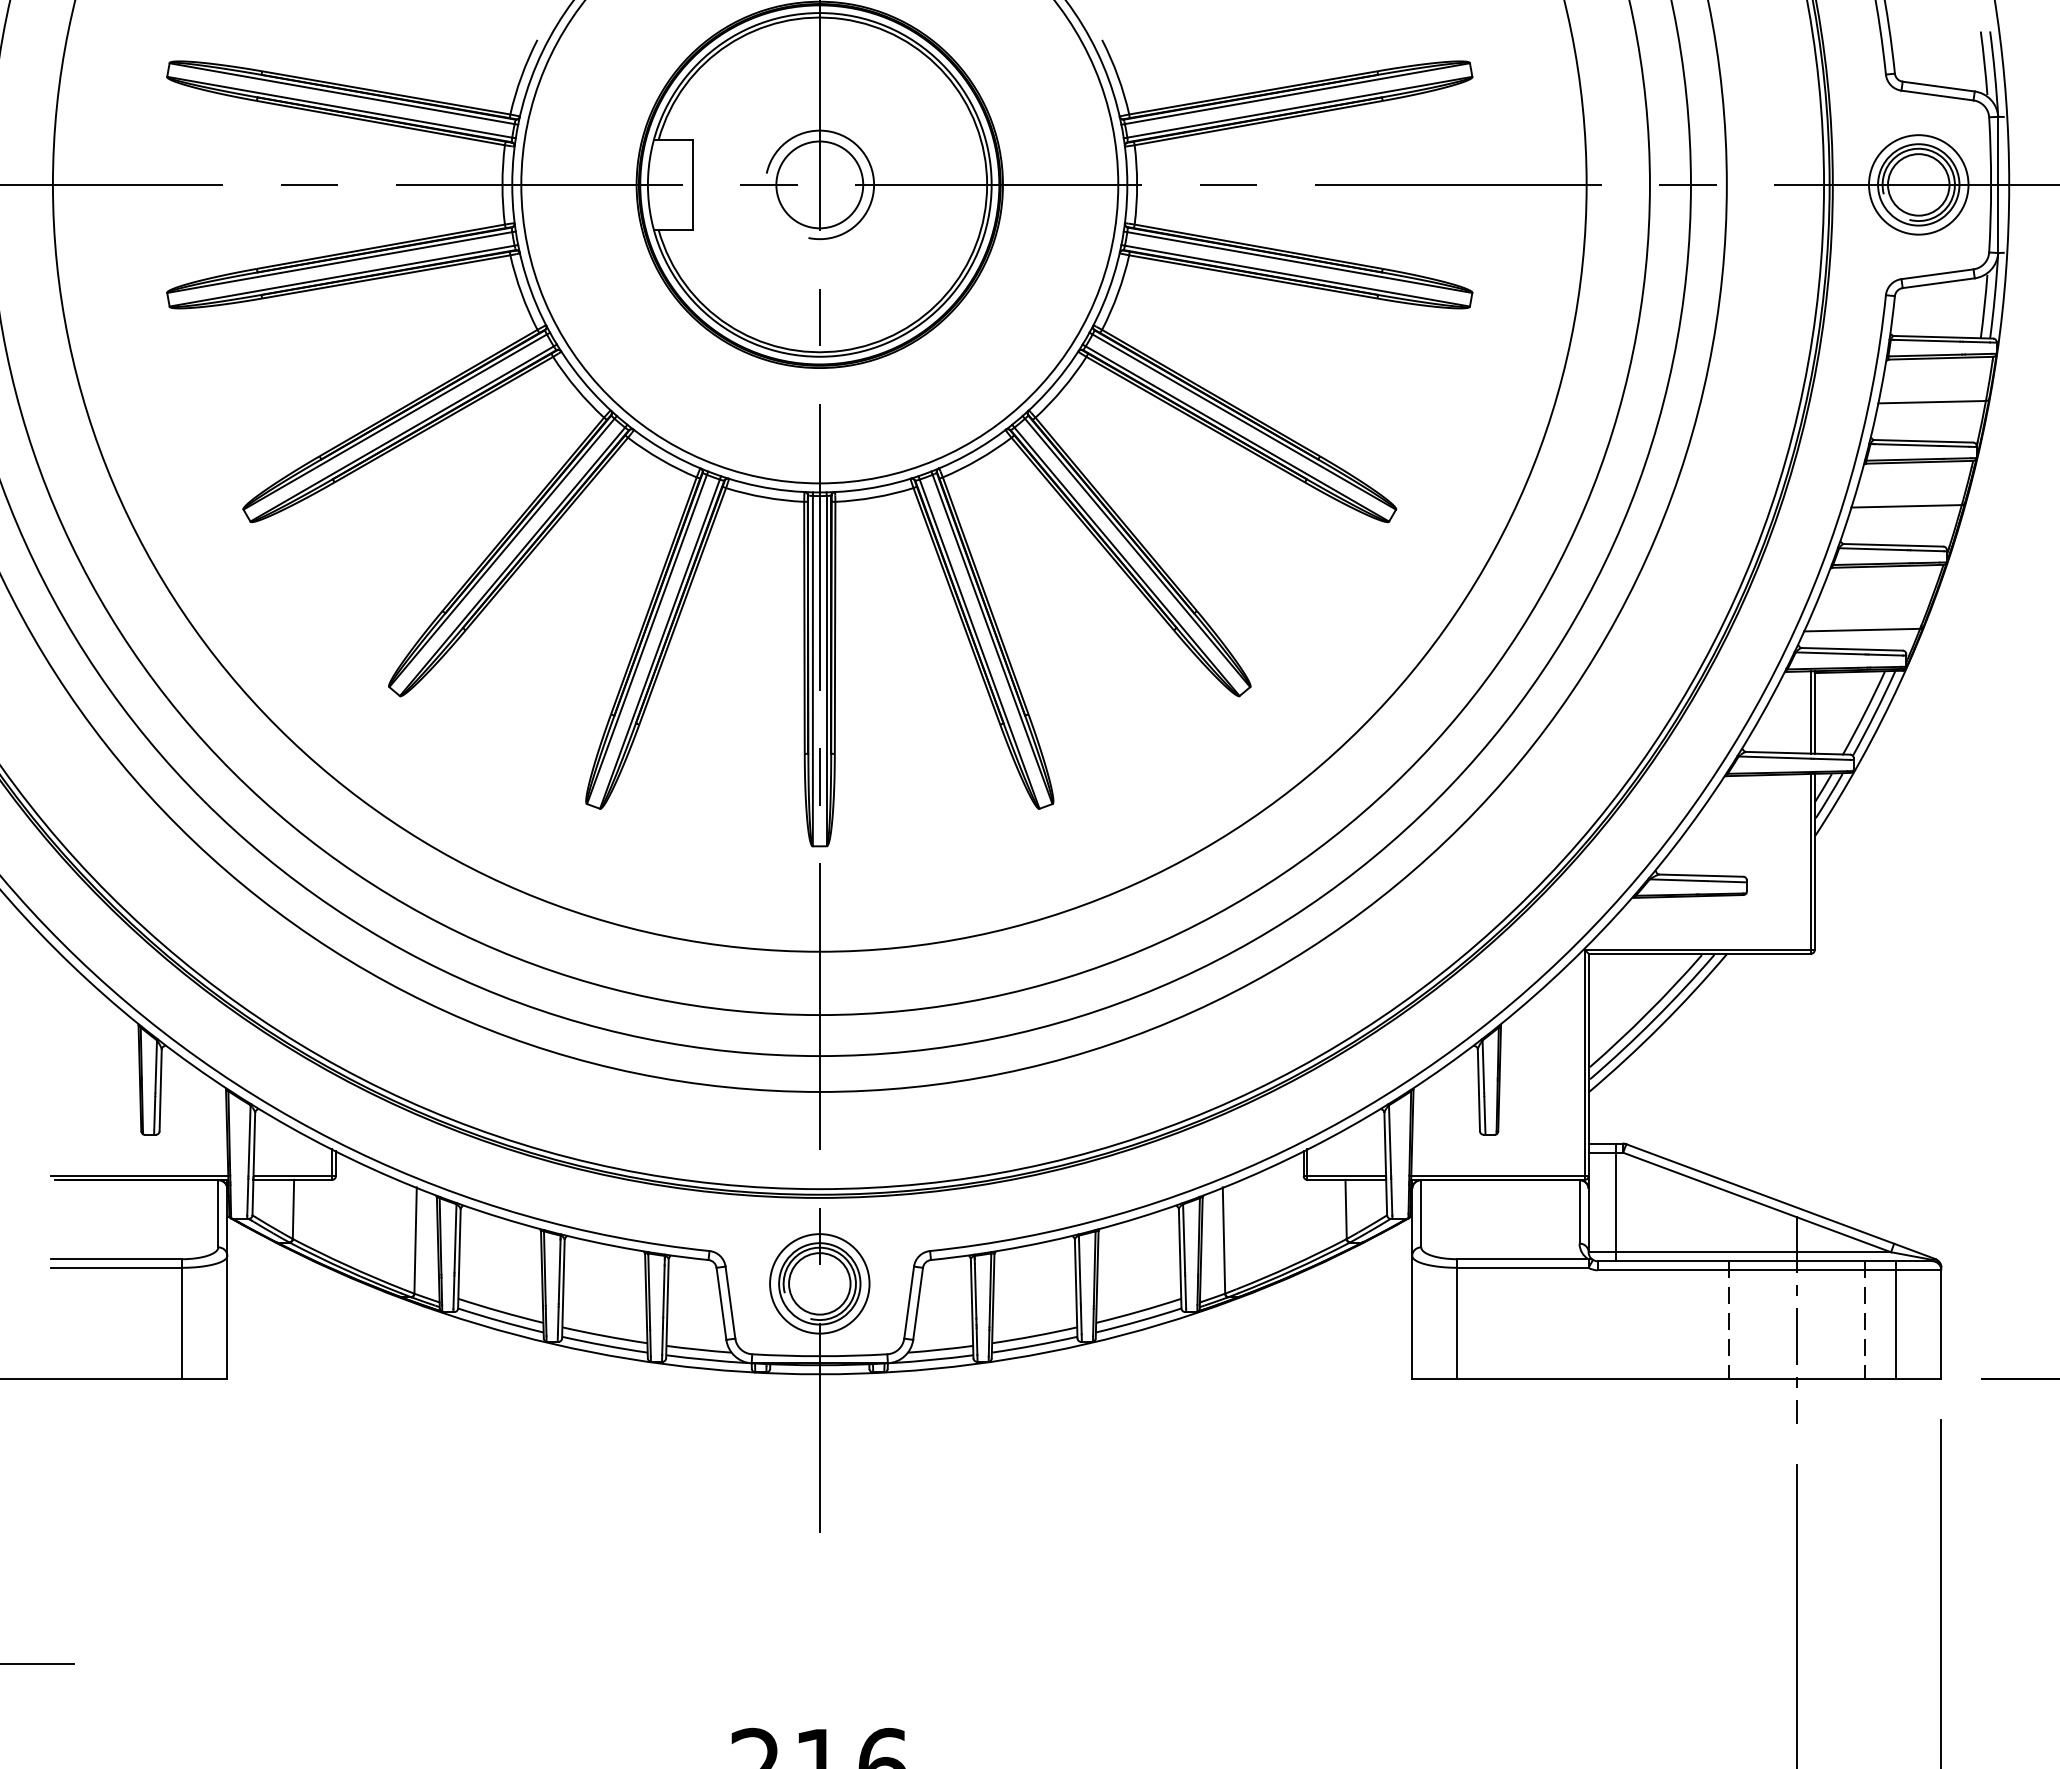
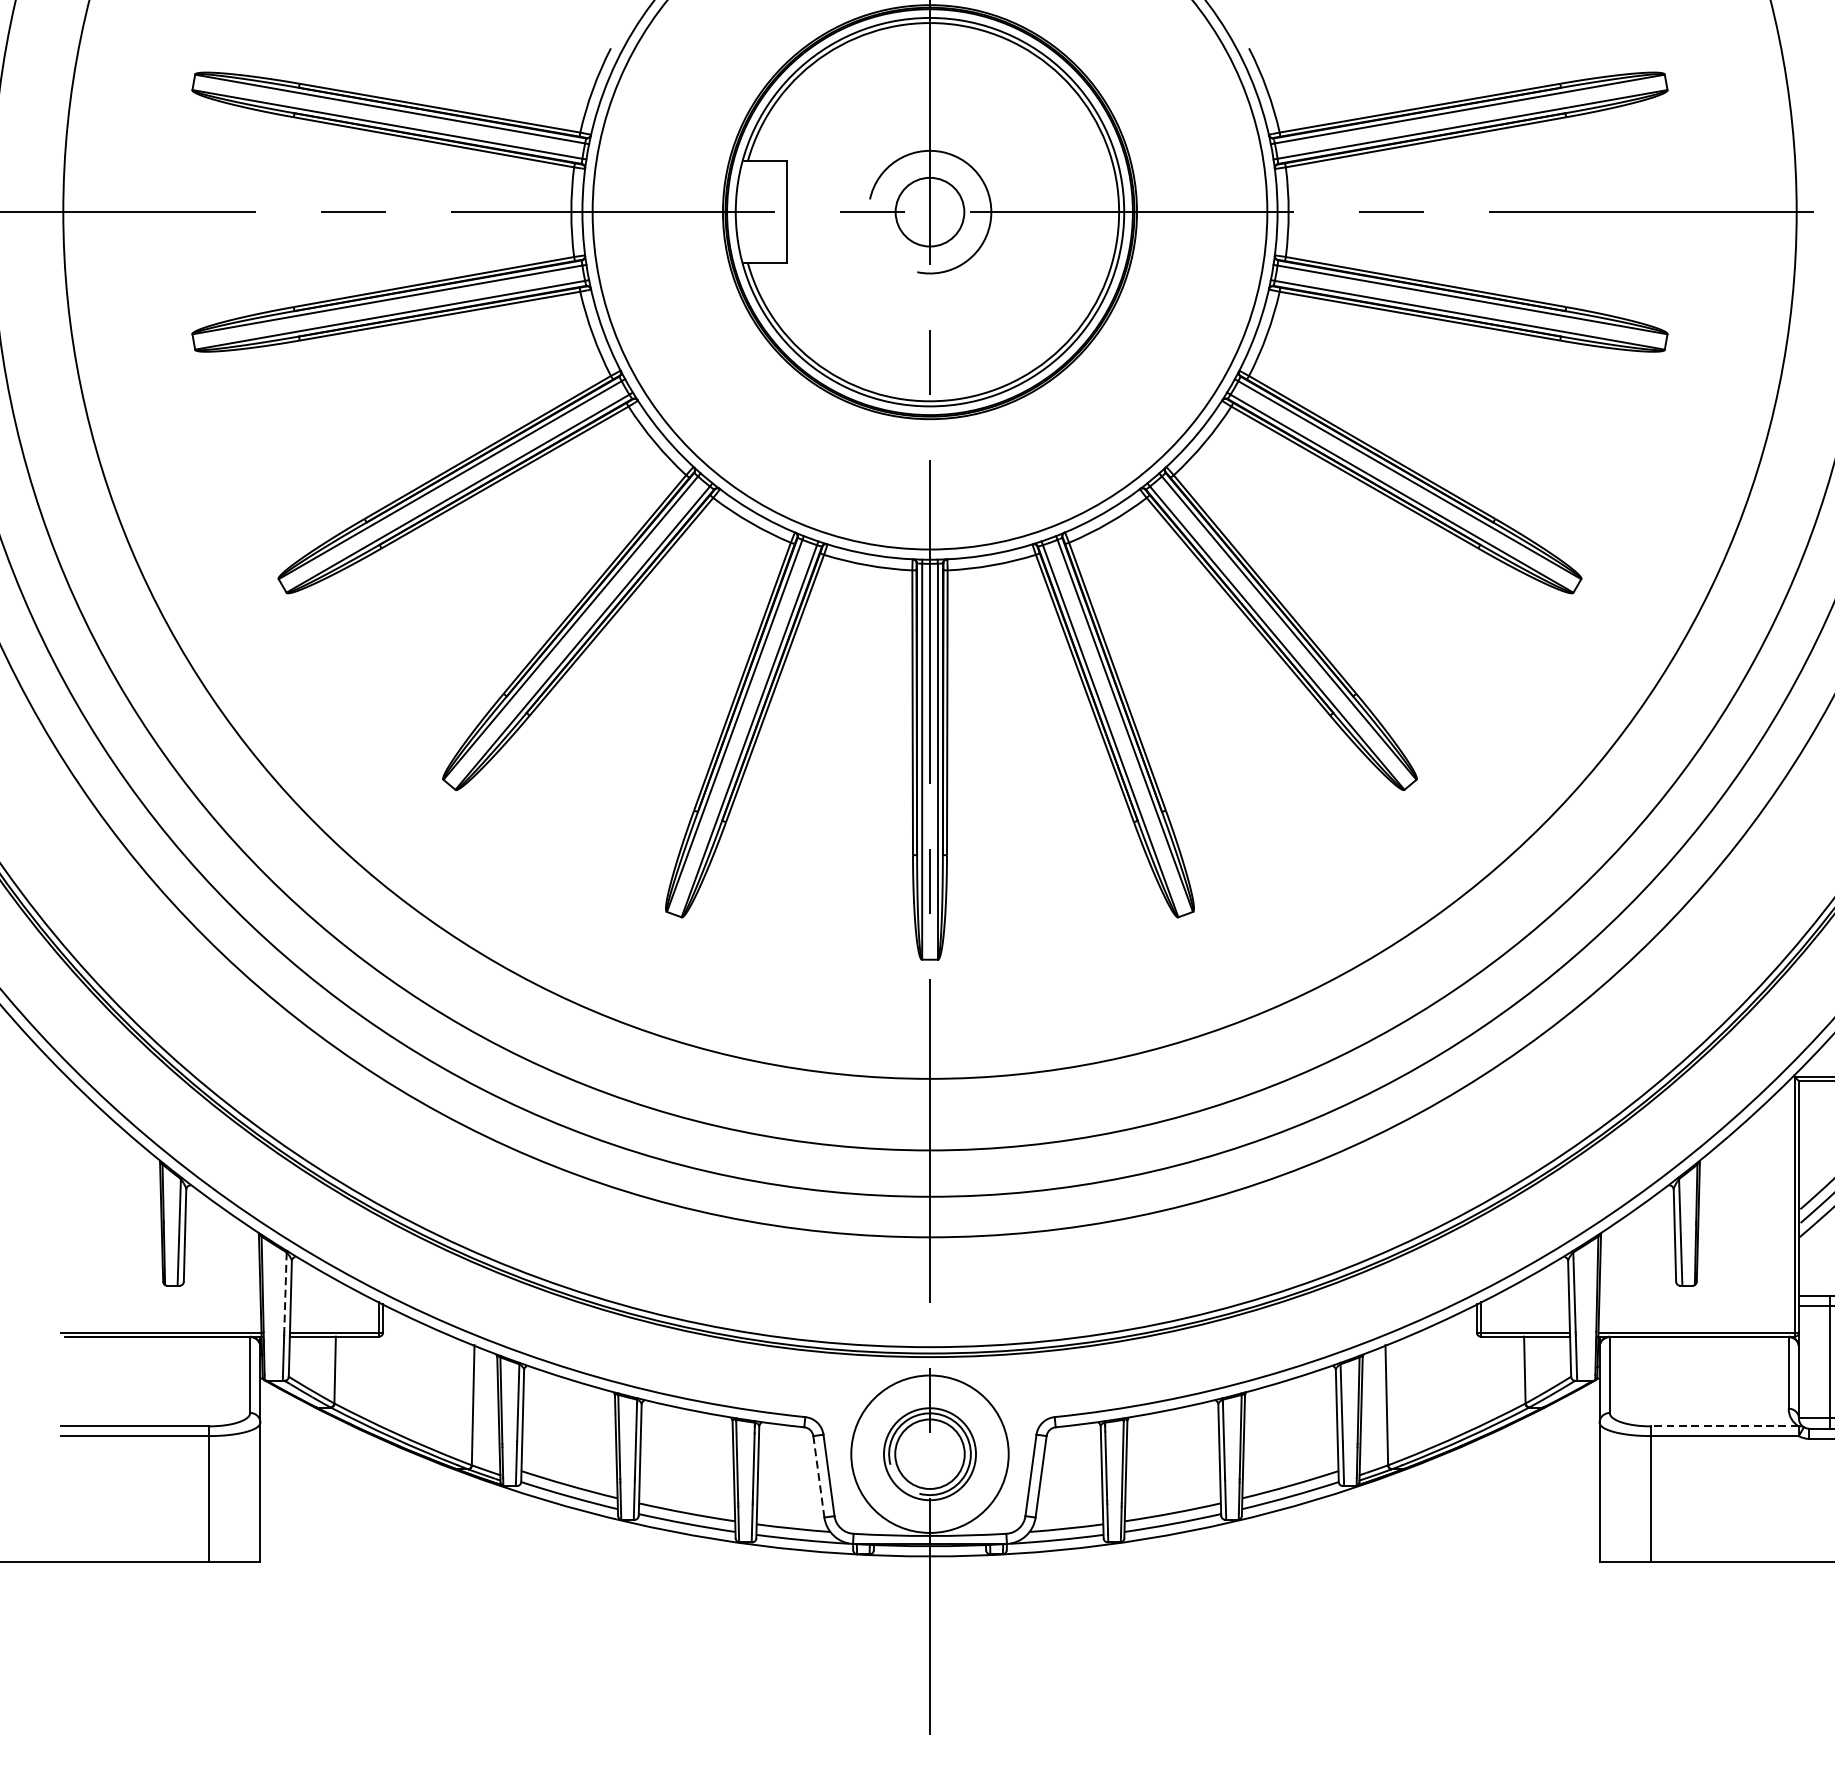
circle: (819, 184) -> (929, 211), size x0.7
line: (249, 1141) -> (285, 1293), solid -> dashed
line: (1522, 1259) -> (1724, 1426), solid -> dashed
circle: (819, 1283) -> (929, 1453), size x1.4
line: (721, 1304) -> (818, 1477), solid -> dashed

